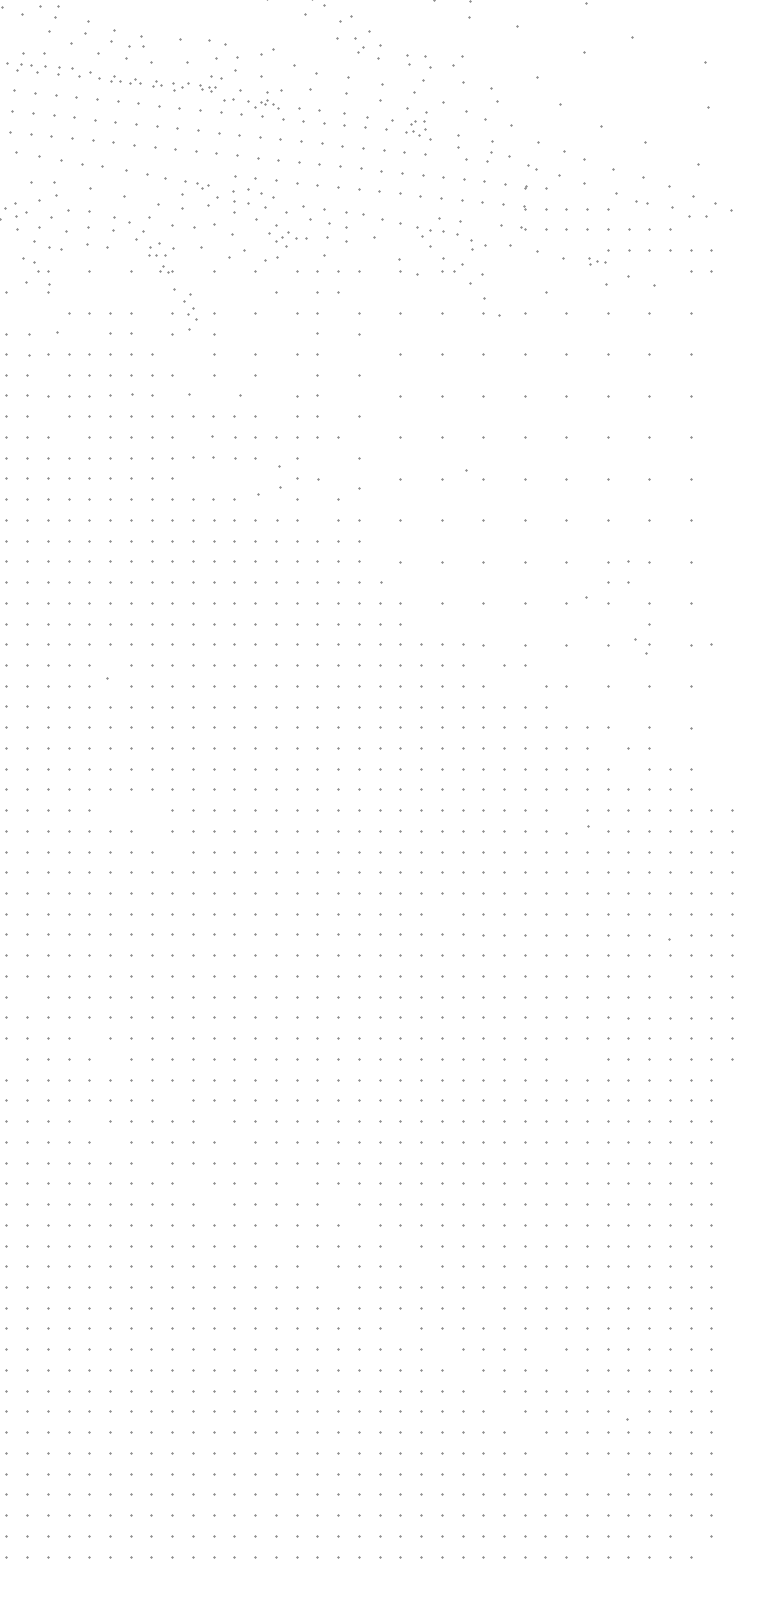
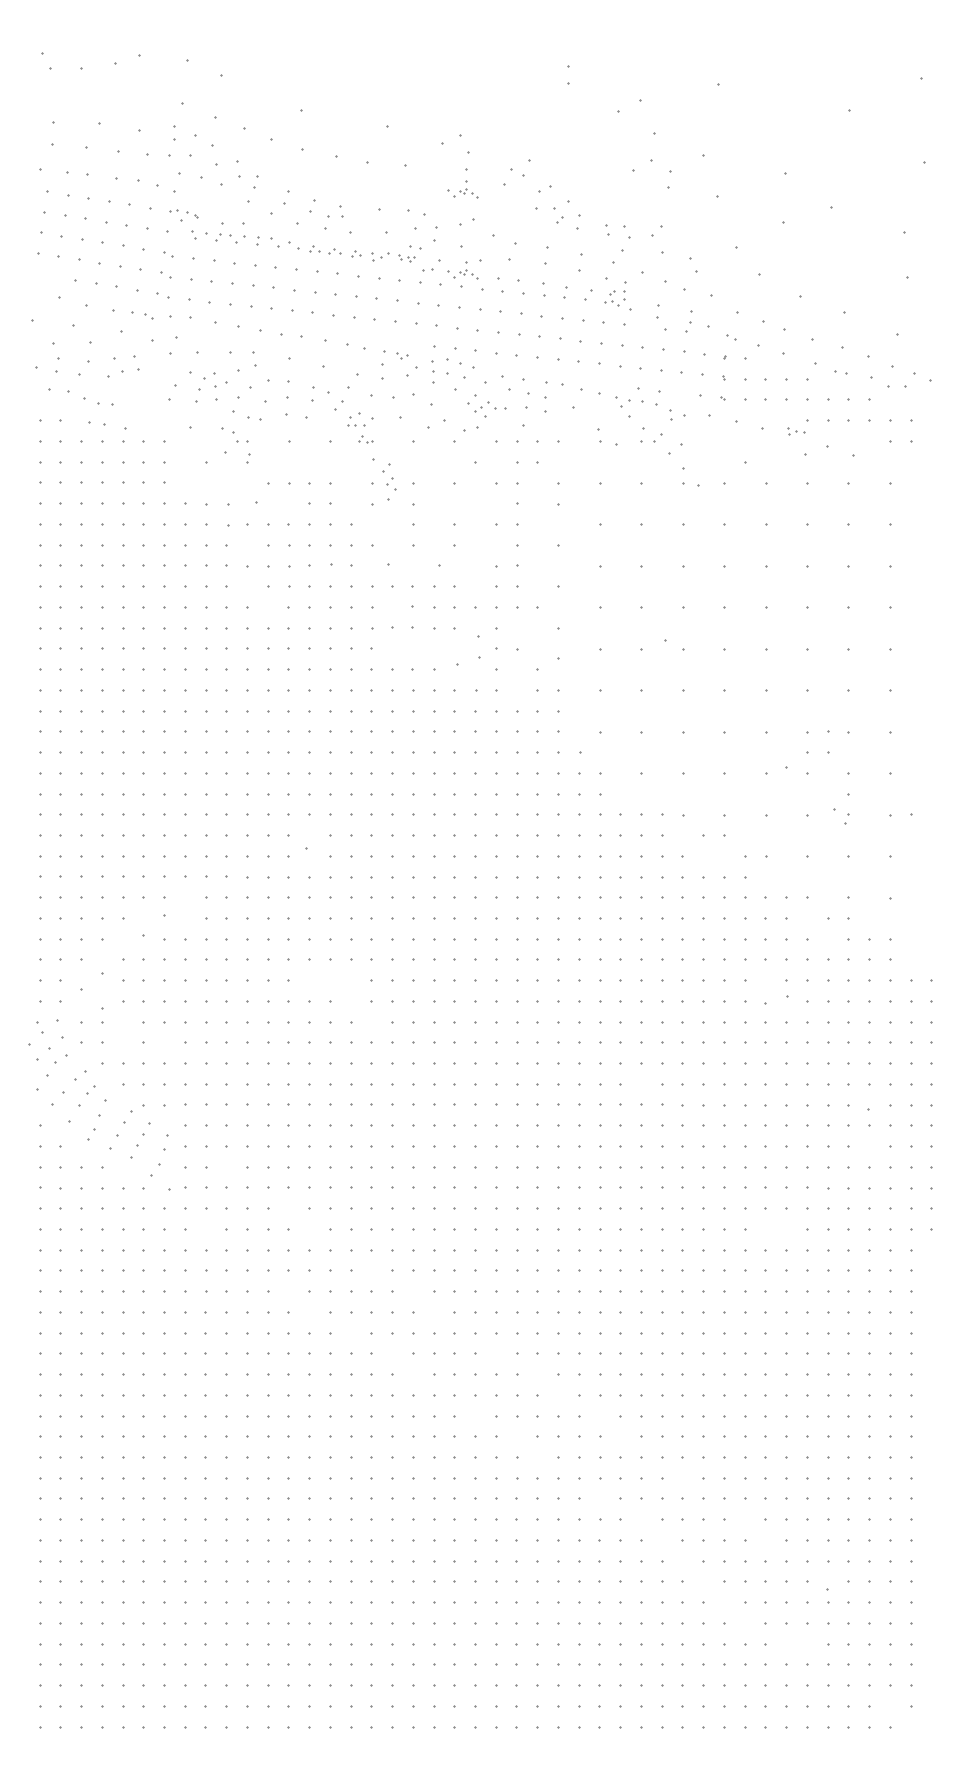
part: (263, 19) -> (462, 189), added

